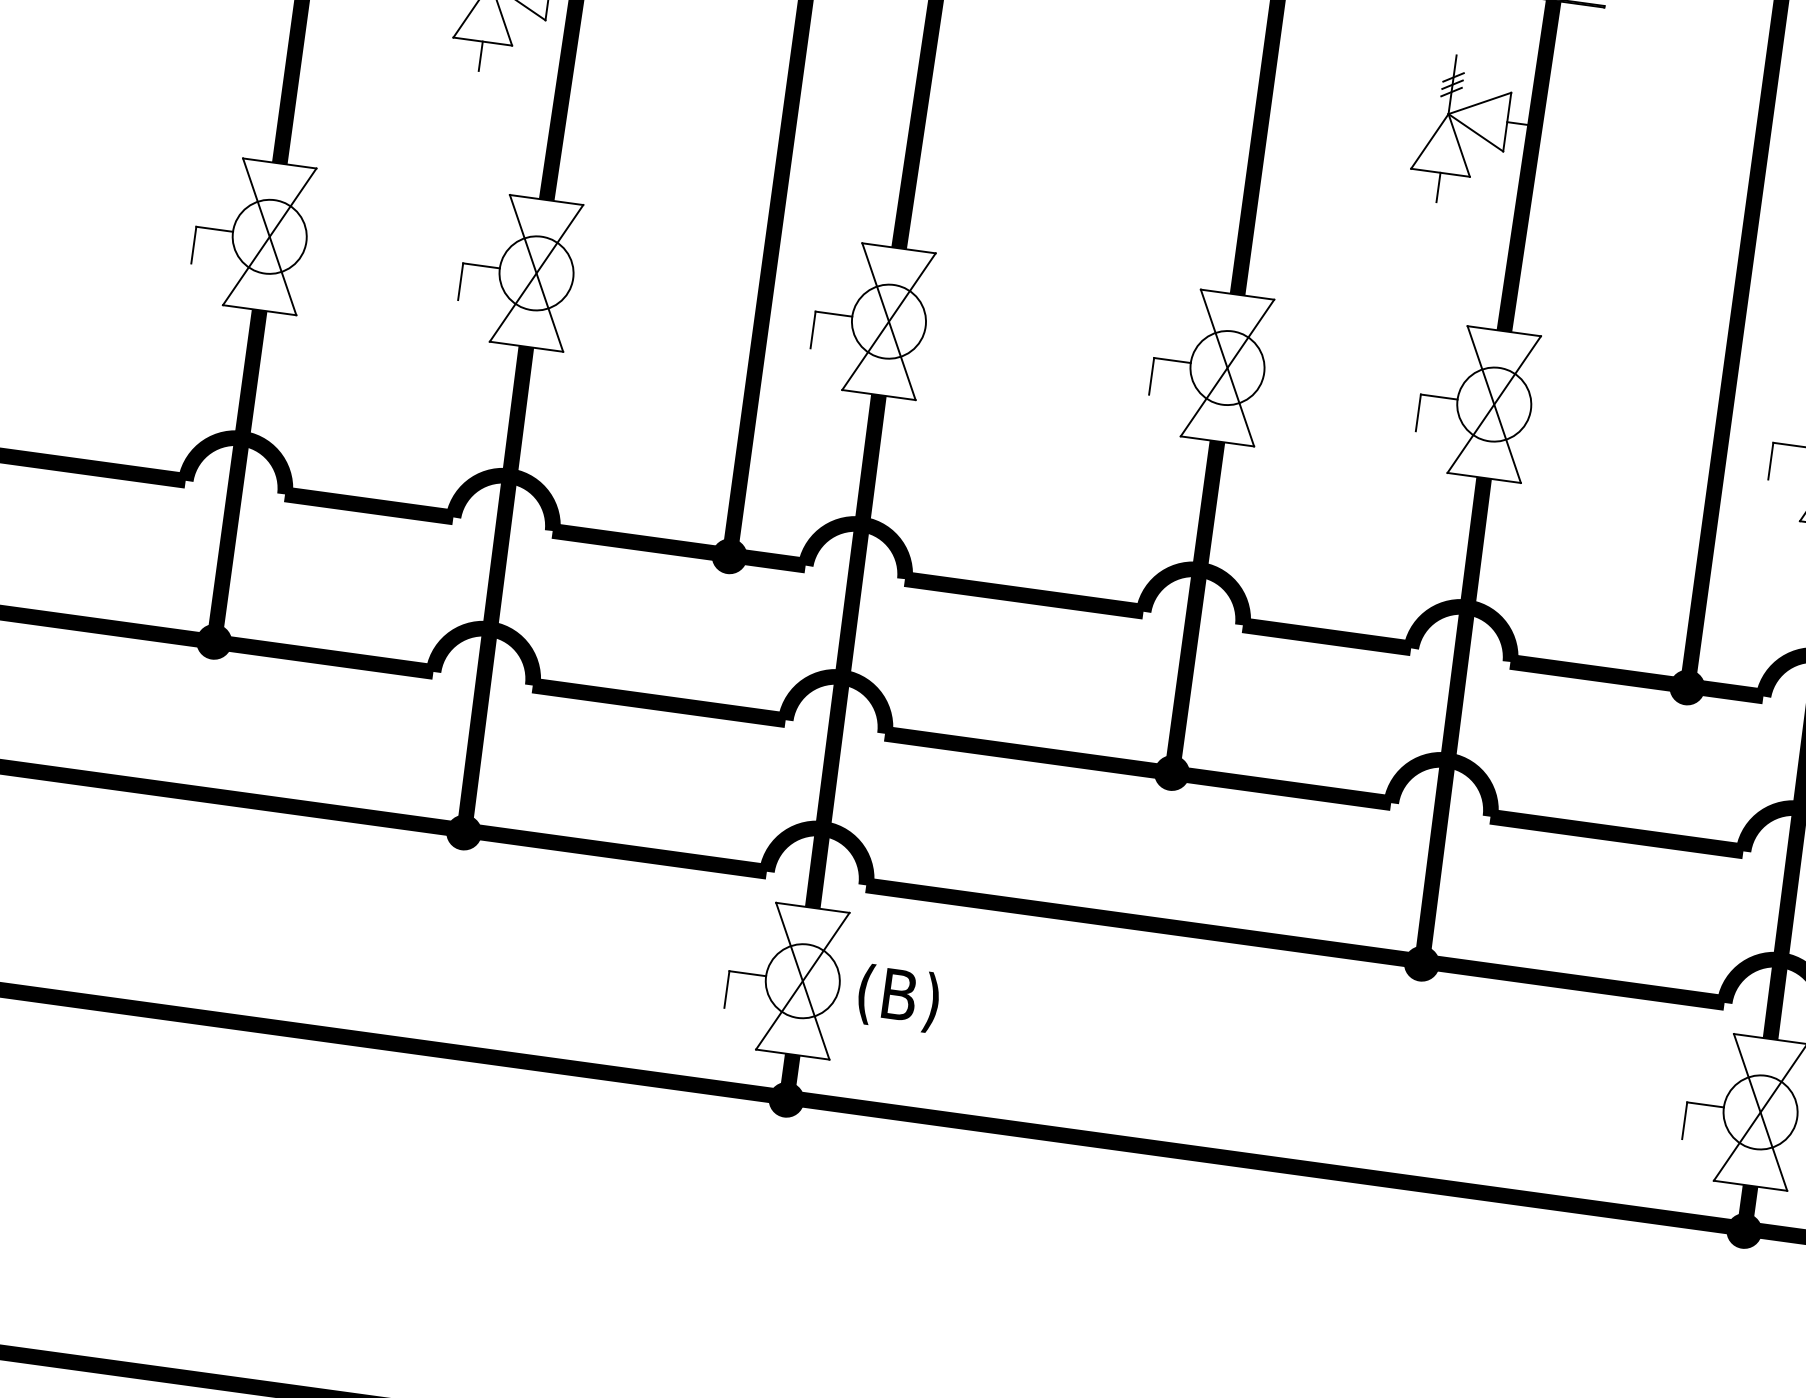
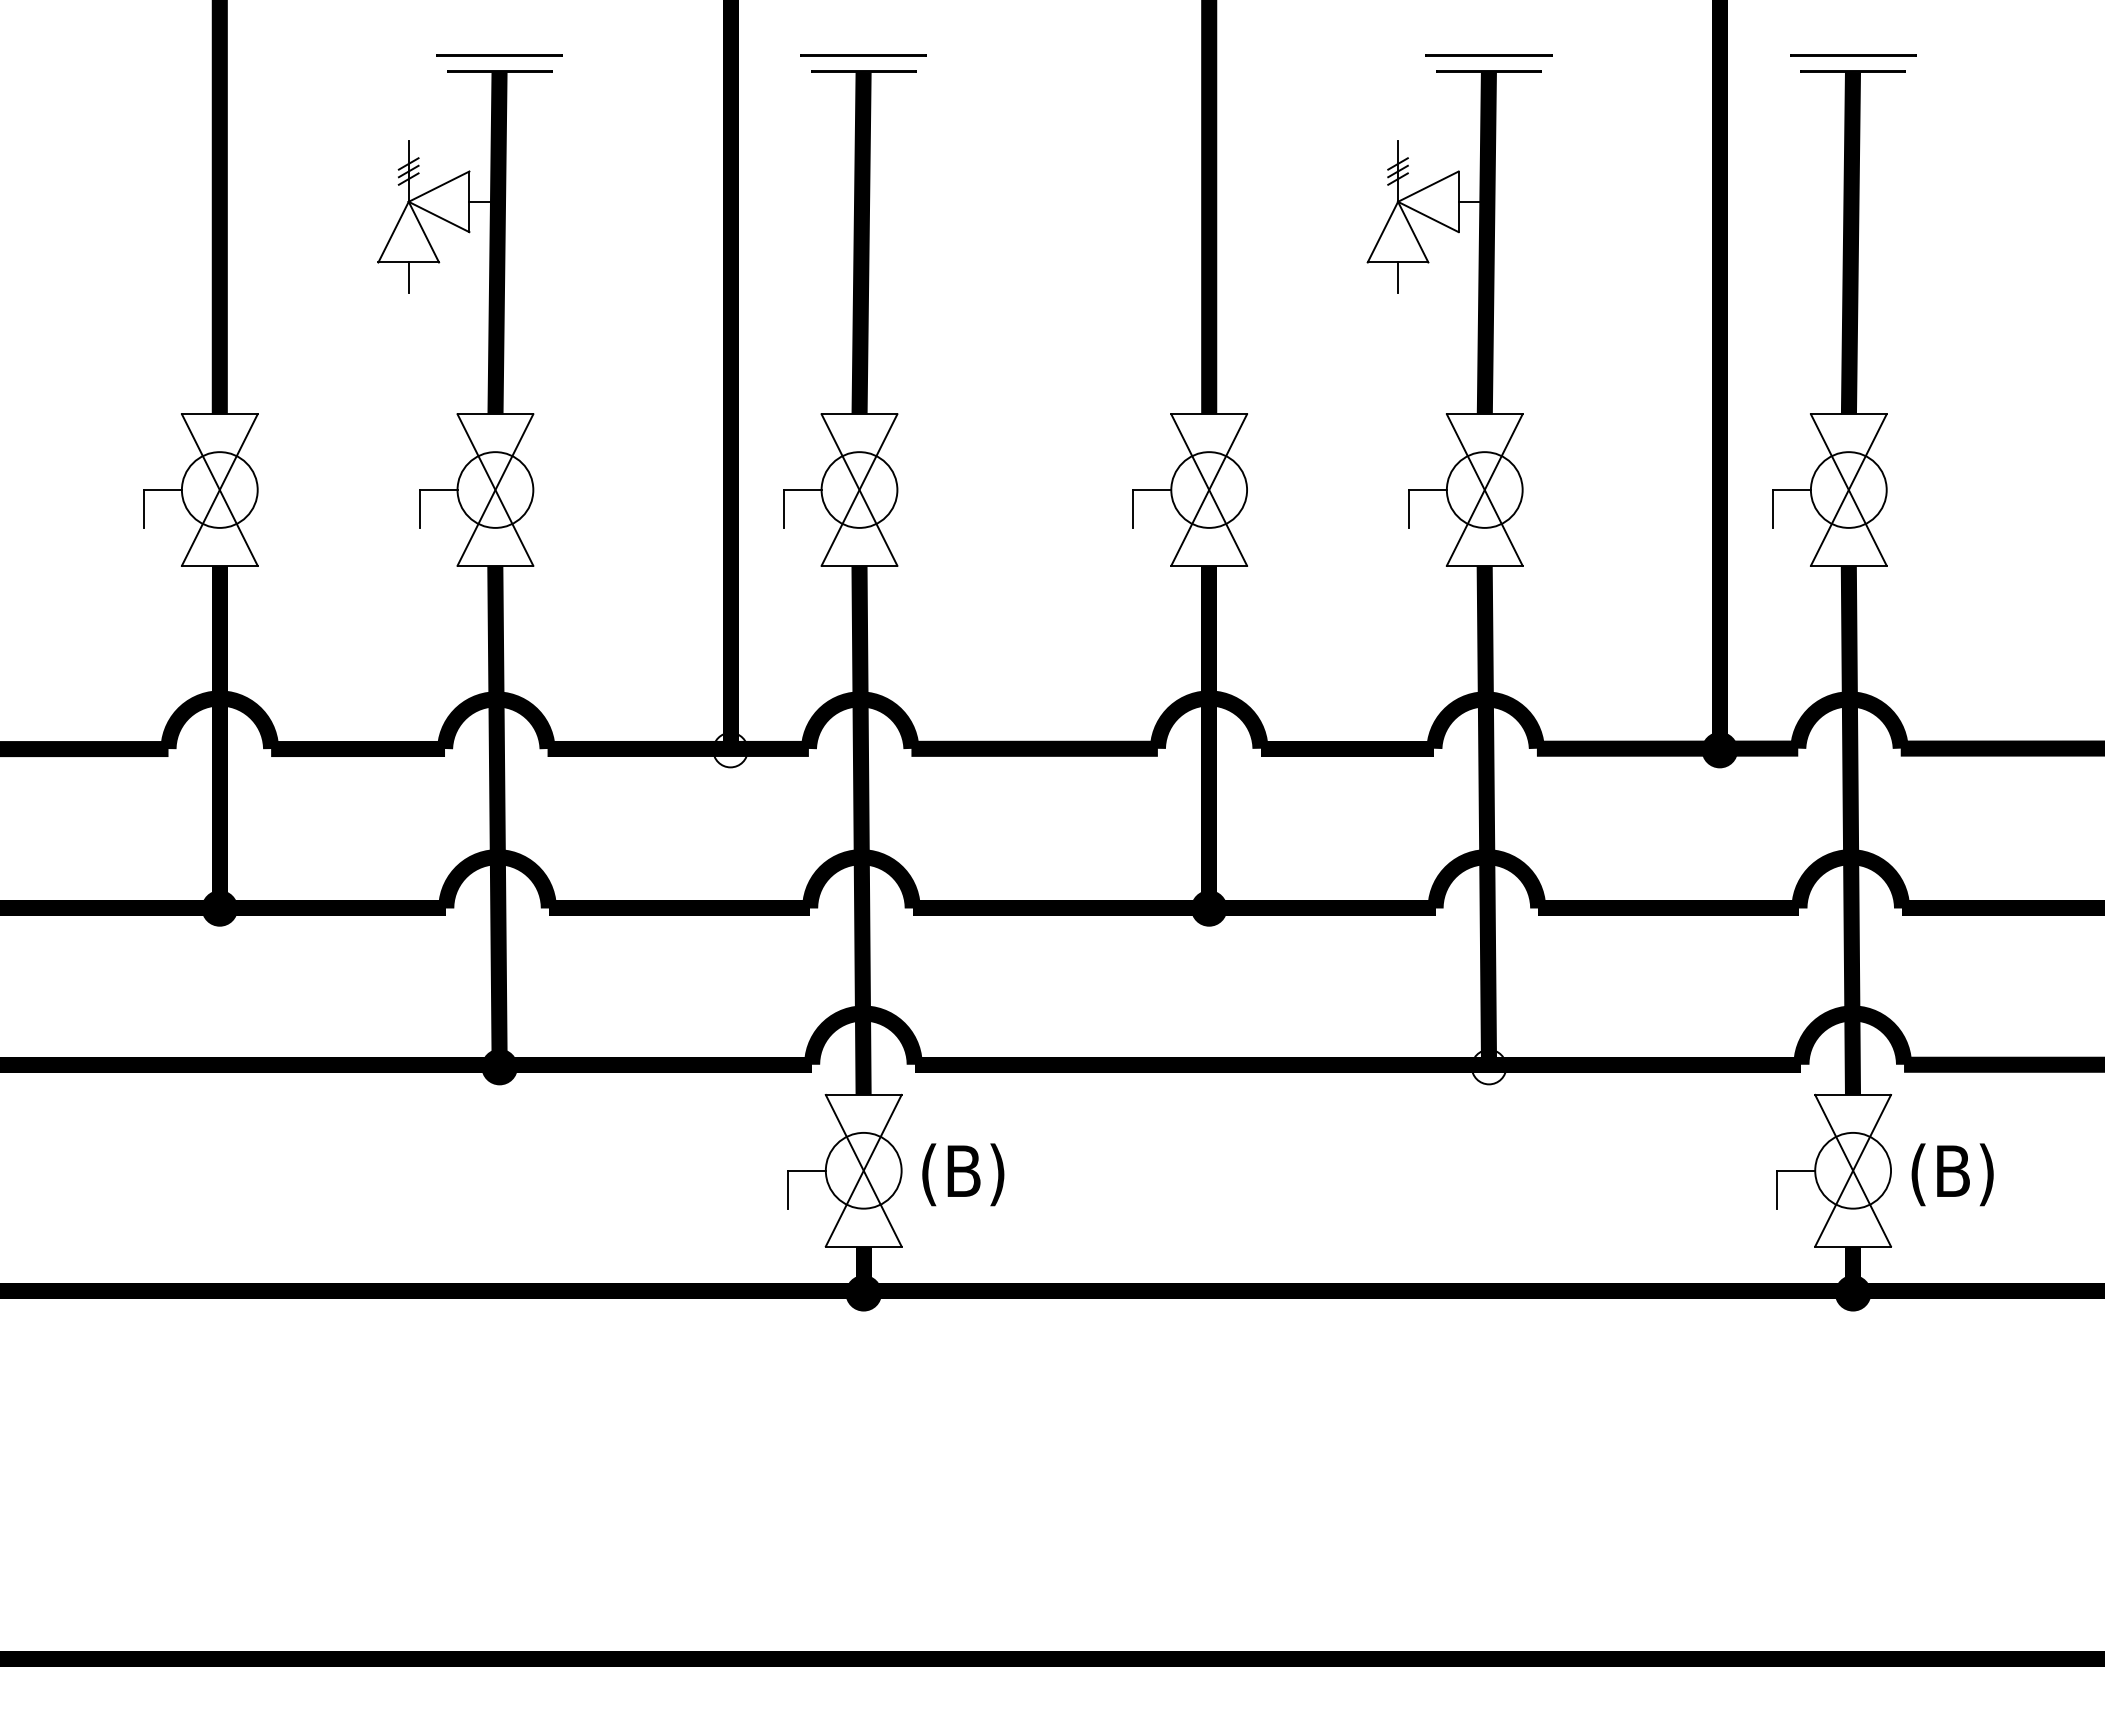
fill: (729, 555) -> (730, 749), removed
fill: (1421, 963) -> (1488, 1066), removed

